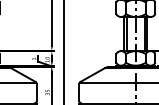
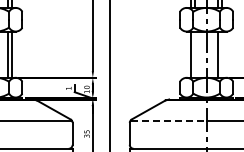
line: (126, 33) -> (194, 54), removed
line: (147, 33) -> (222, 54), removed
line: (108, 82) -> (169, 120), solid -> dashed

